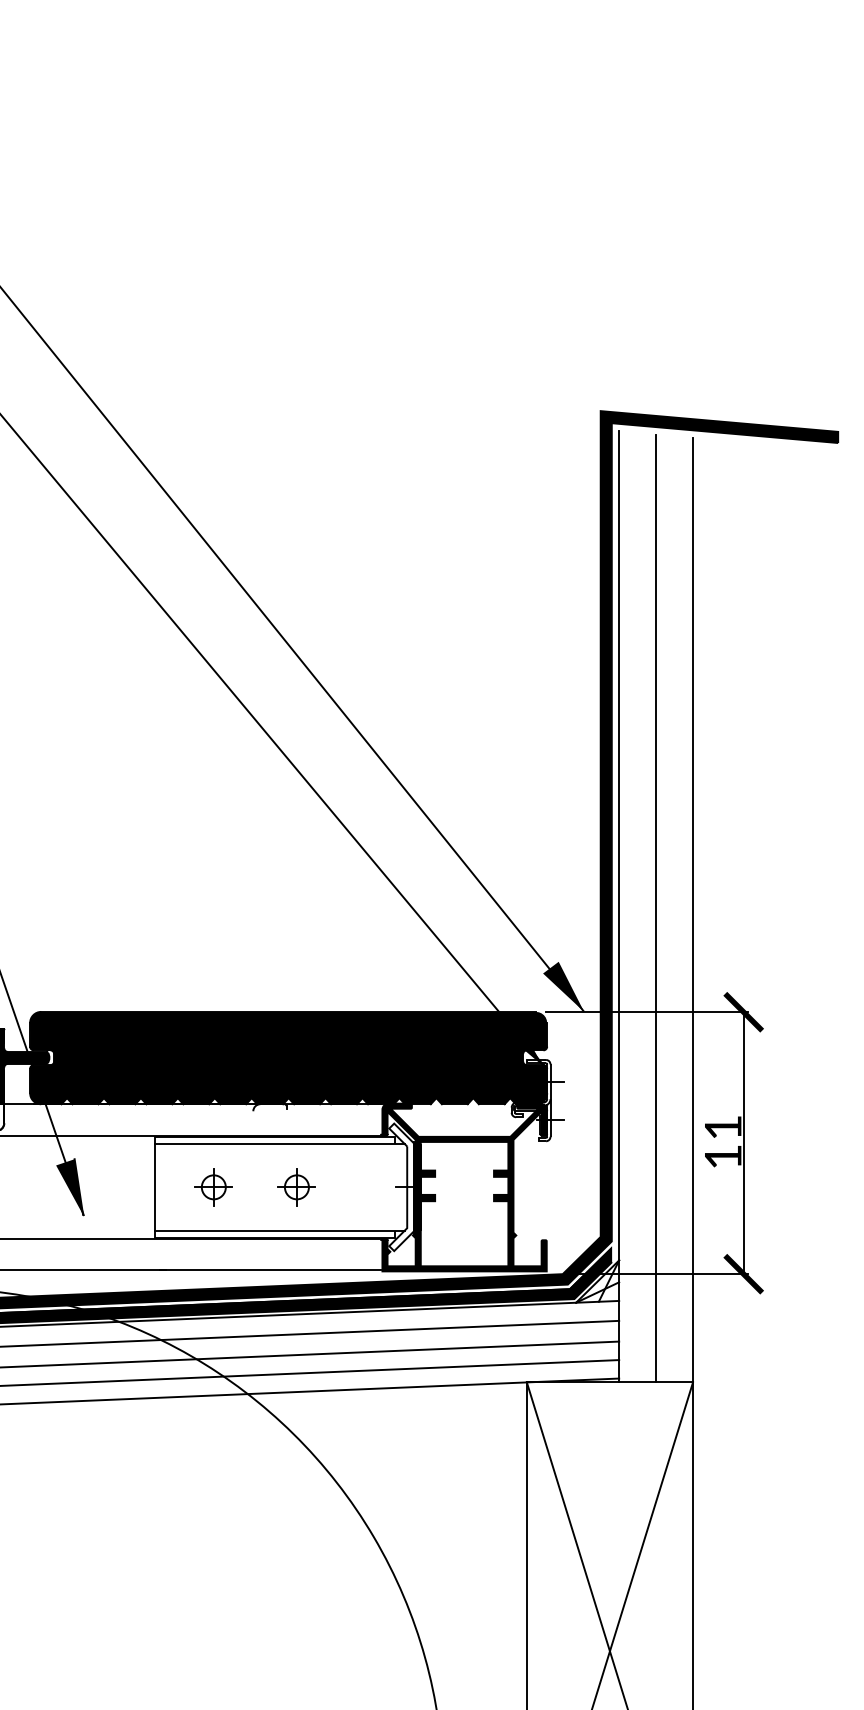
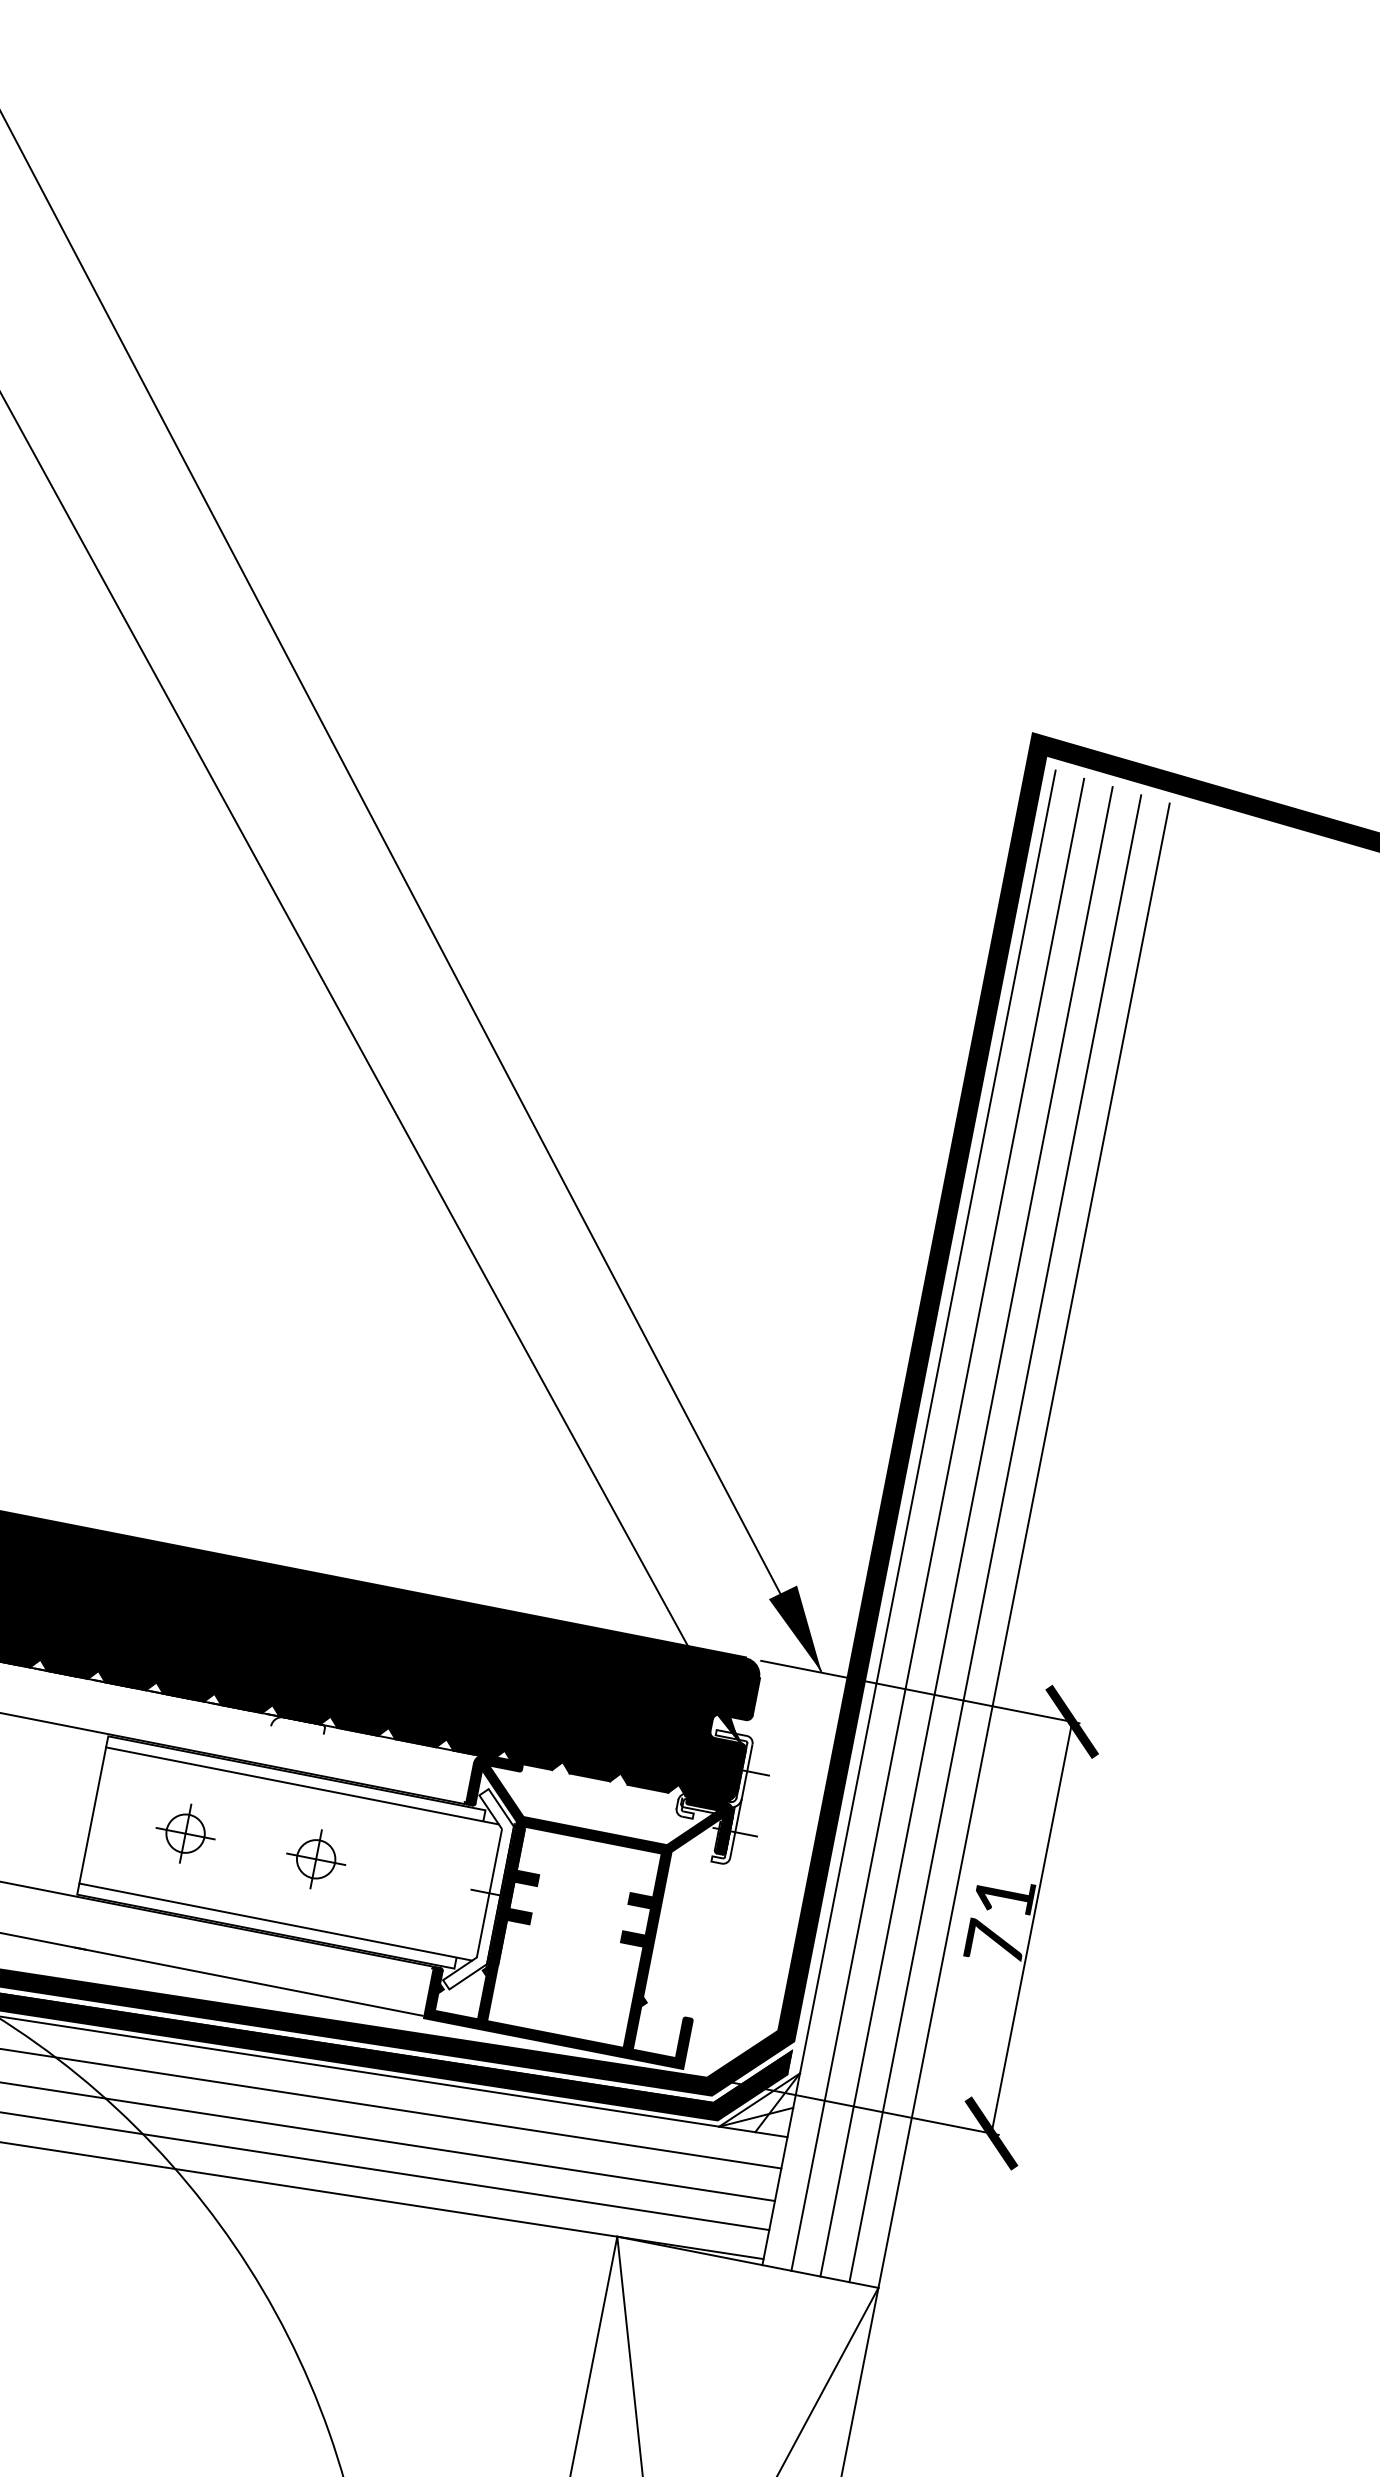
line: (637, 907) -> (937, 1524), added
line: (674, 909) -> (995, 1539), added
text: (723, 1156) -> (995, 1942), 11 -> 71

